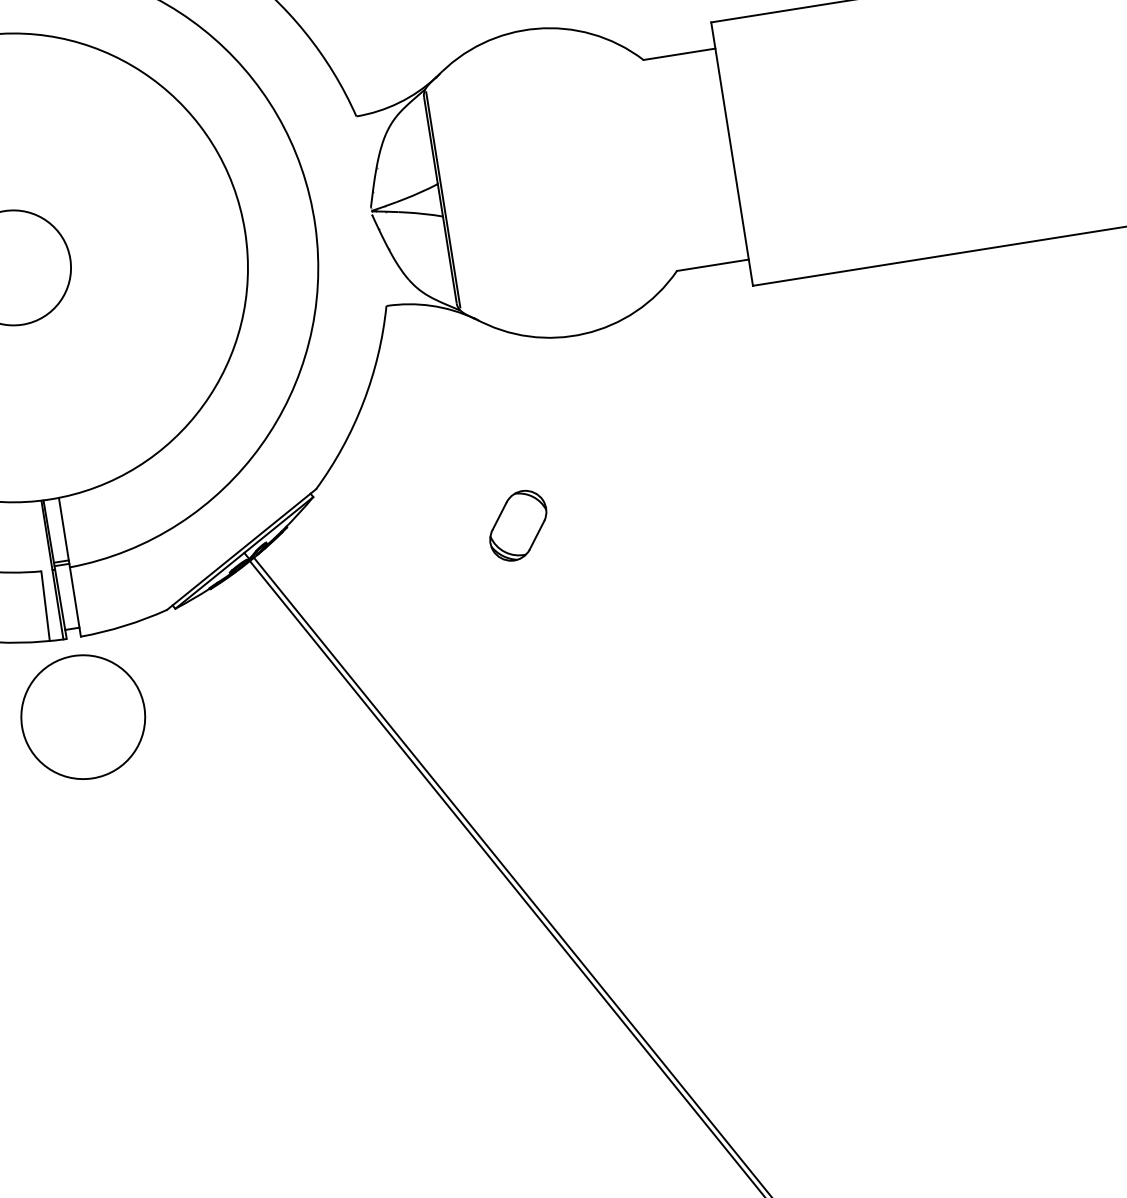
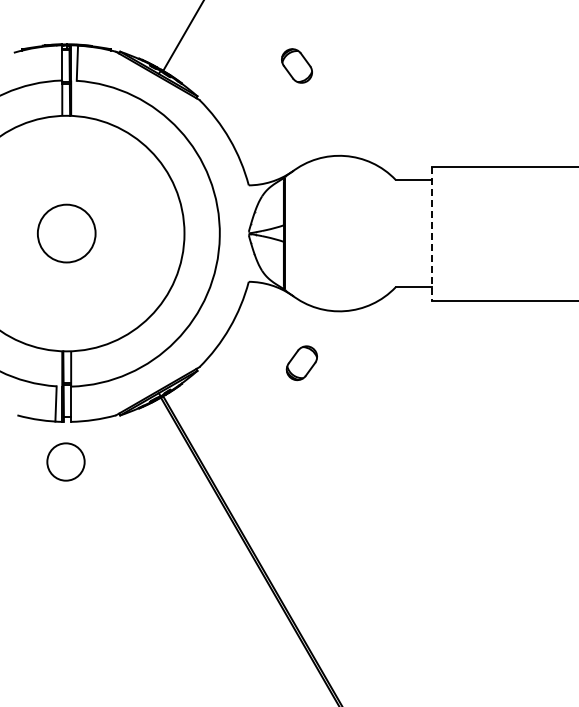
line: (732, 153) -> (432, 233), solid -> dashed
part: (517, 526) -> (301, 363), moved
circle: (82, 716) -> (65, 461), size x0.6

